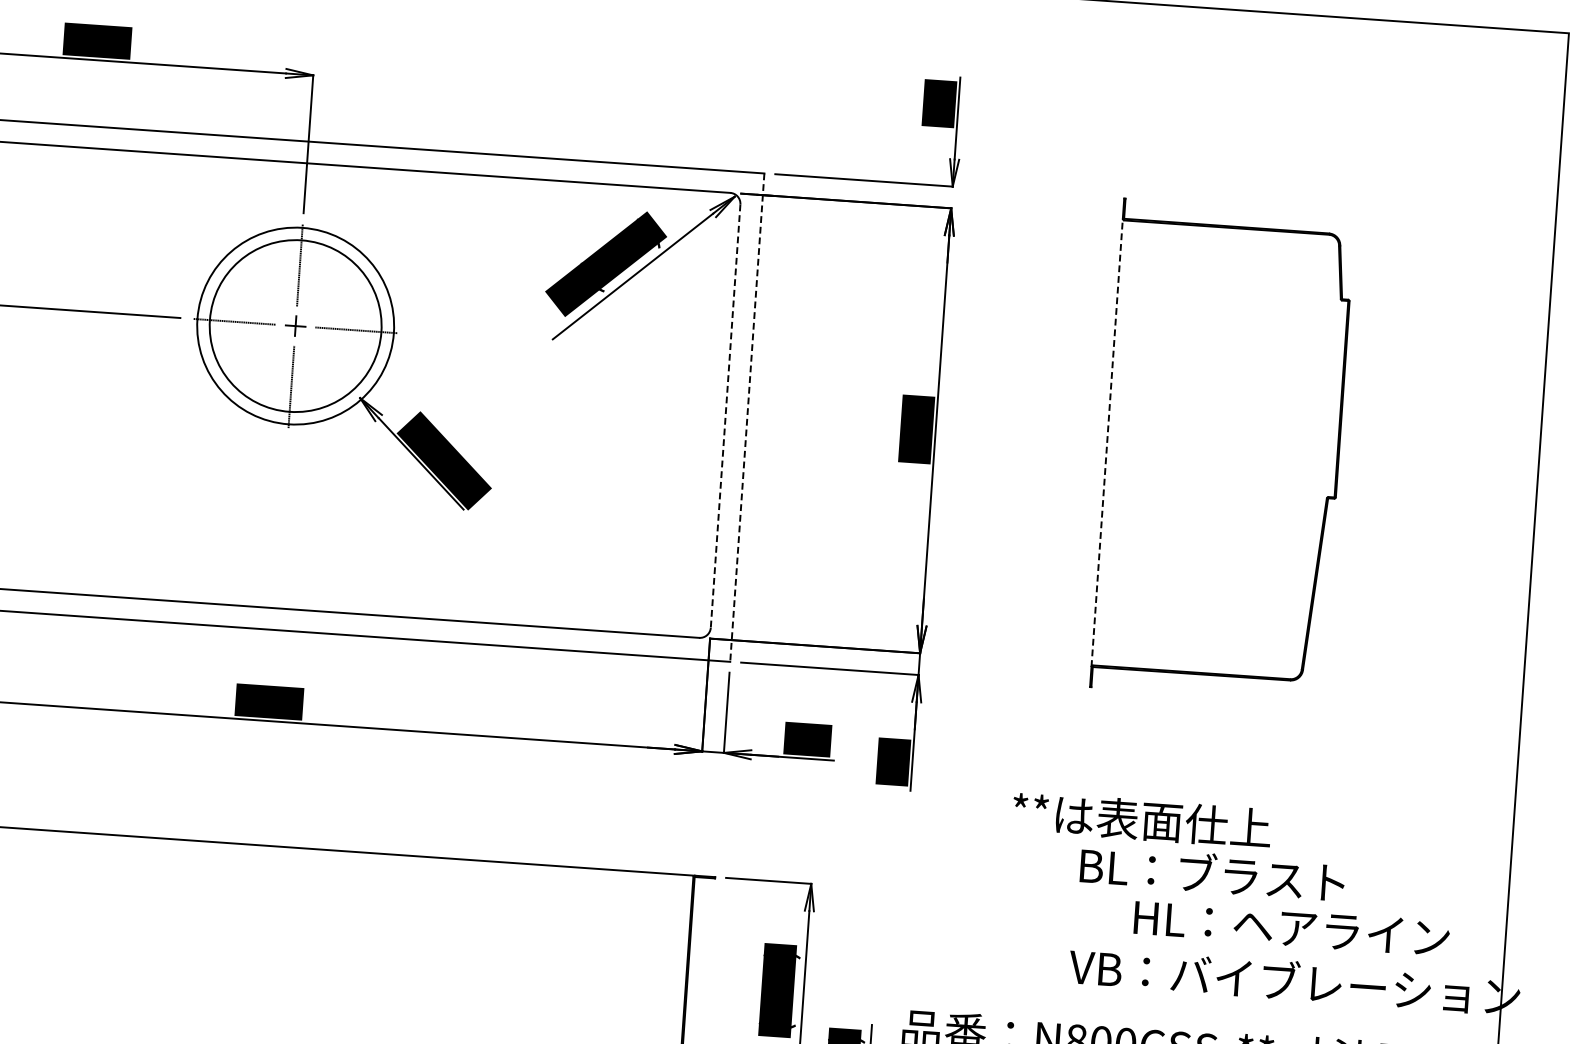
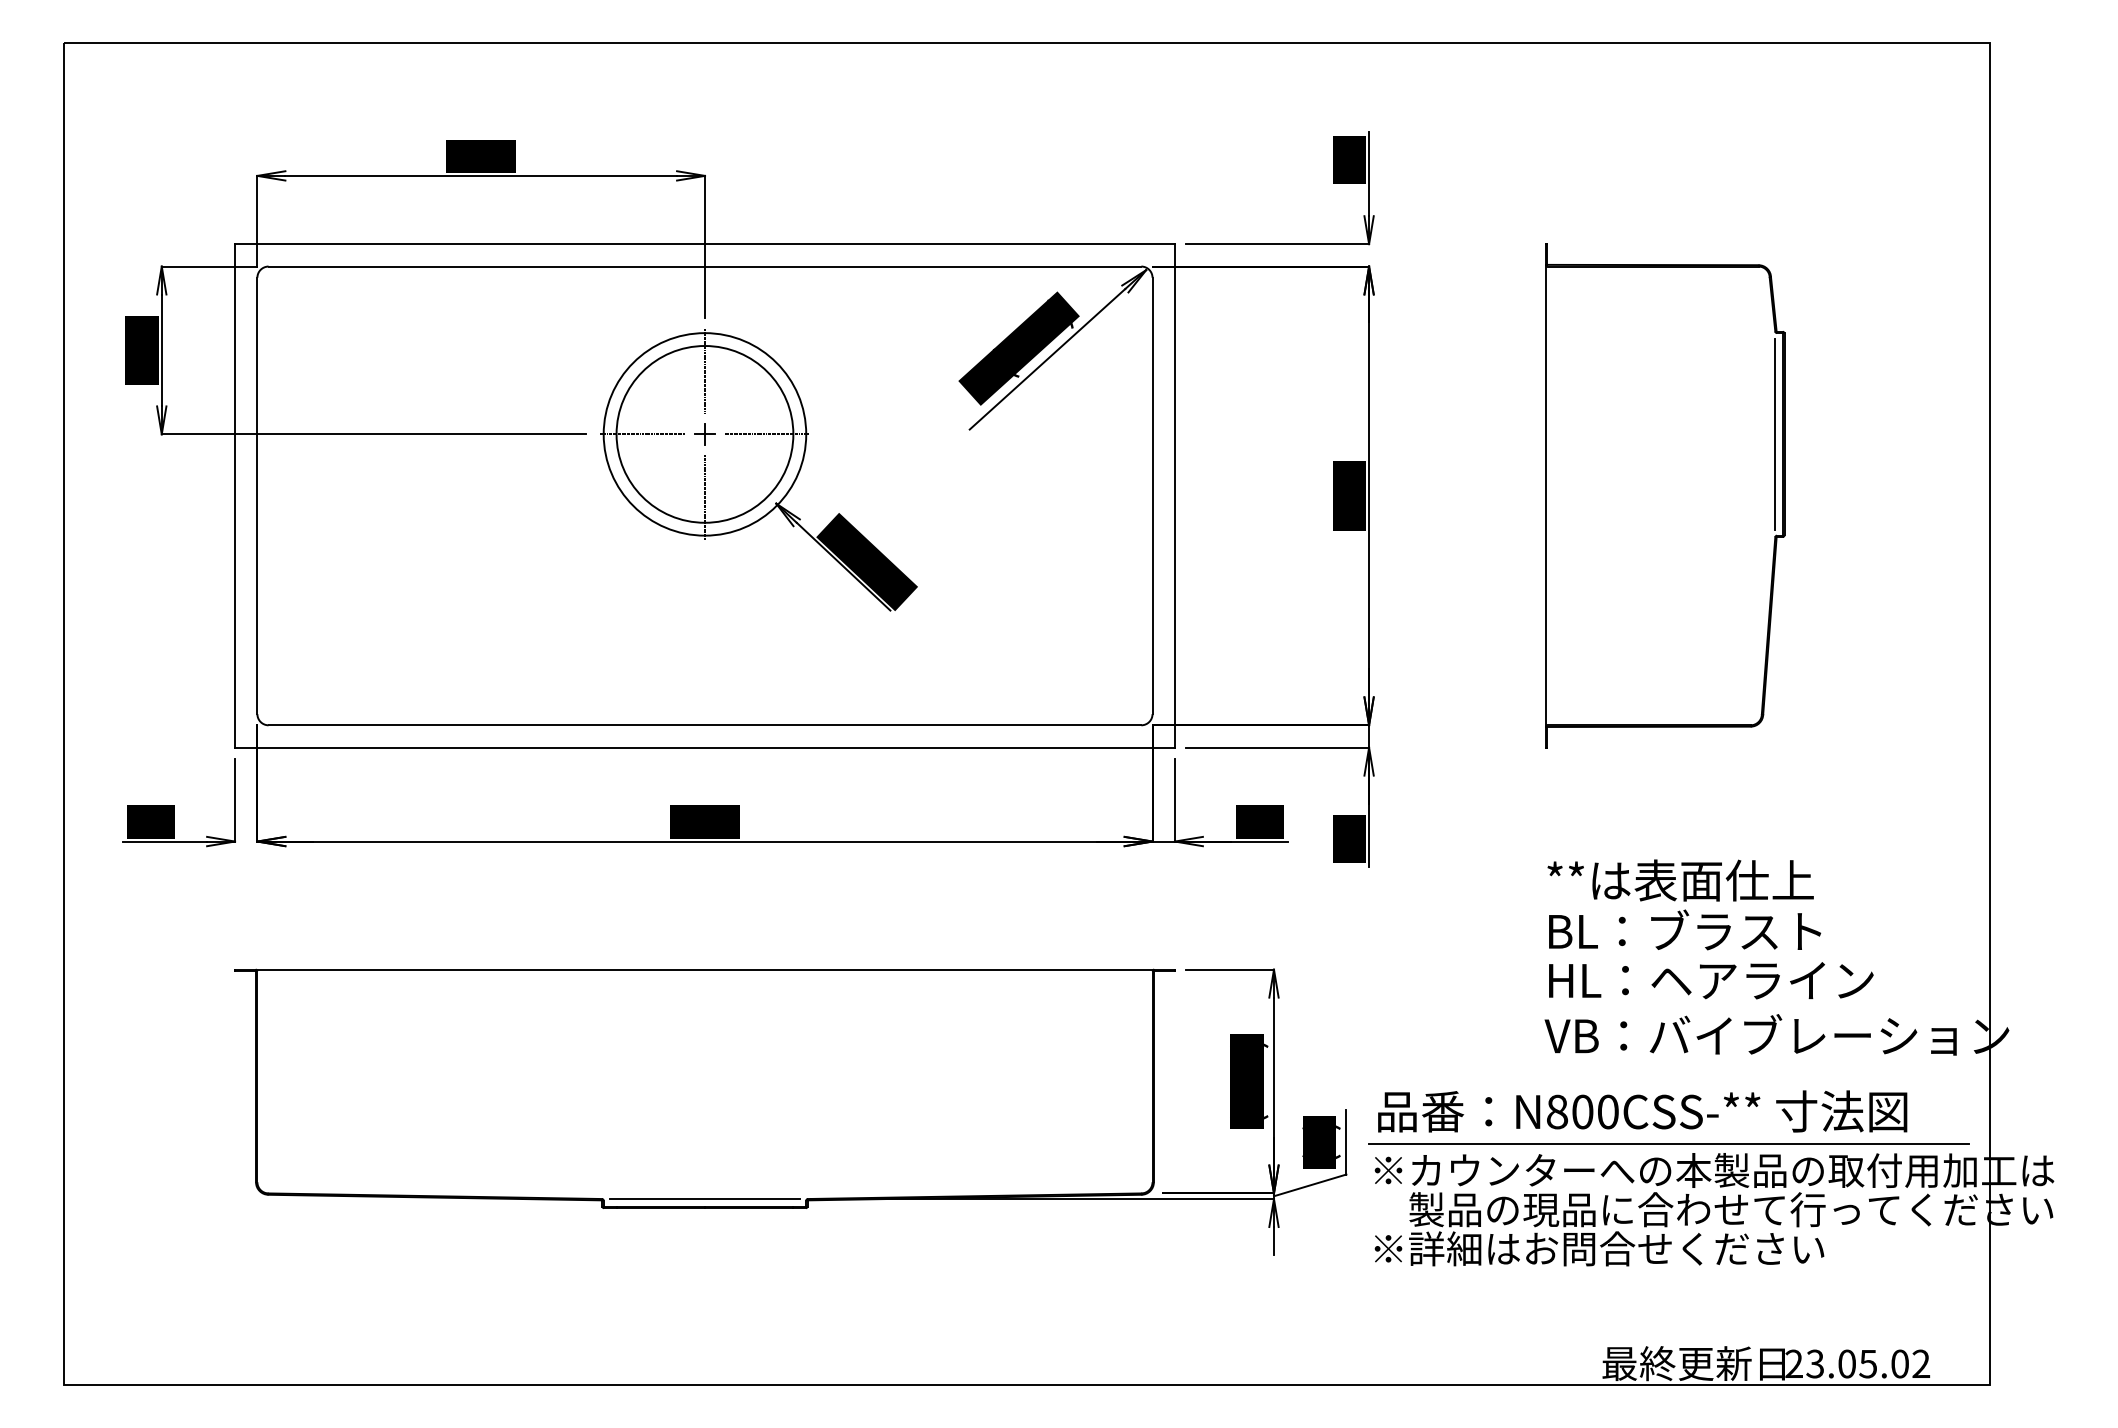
line: (1334, 398) -> (1775, 434), added
line: (725, 416) -> (1152, 496), dashed -> solid
line: (746, 417) -> (1174, 495), dashed -> solid
line: (1106, 442) -> (1545, 495), dashed -> solid
text: (1141, 820) -> (1680, 880), moved
text: (1292, 928) -> (1711, 980), moved

